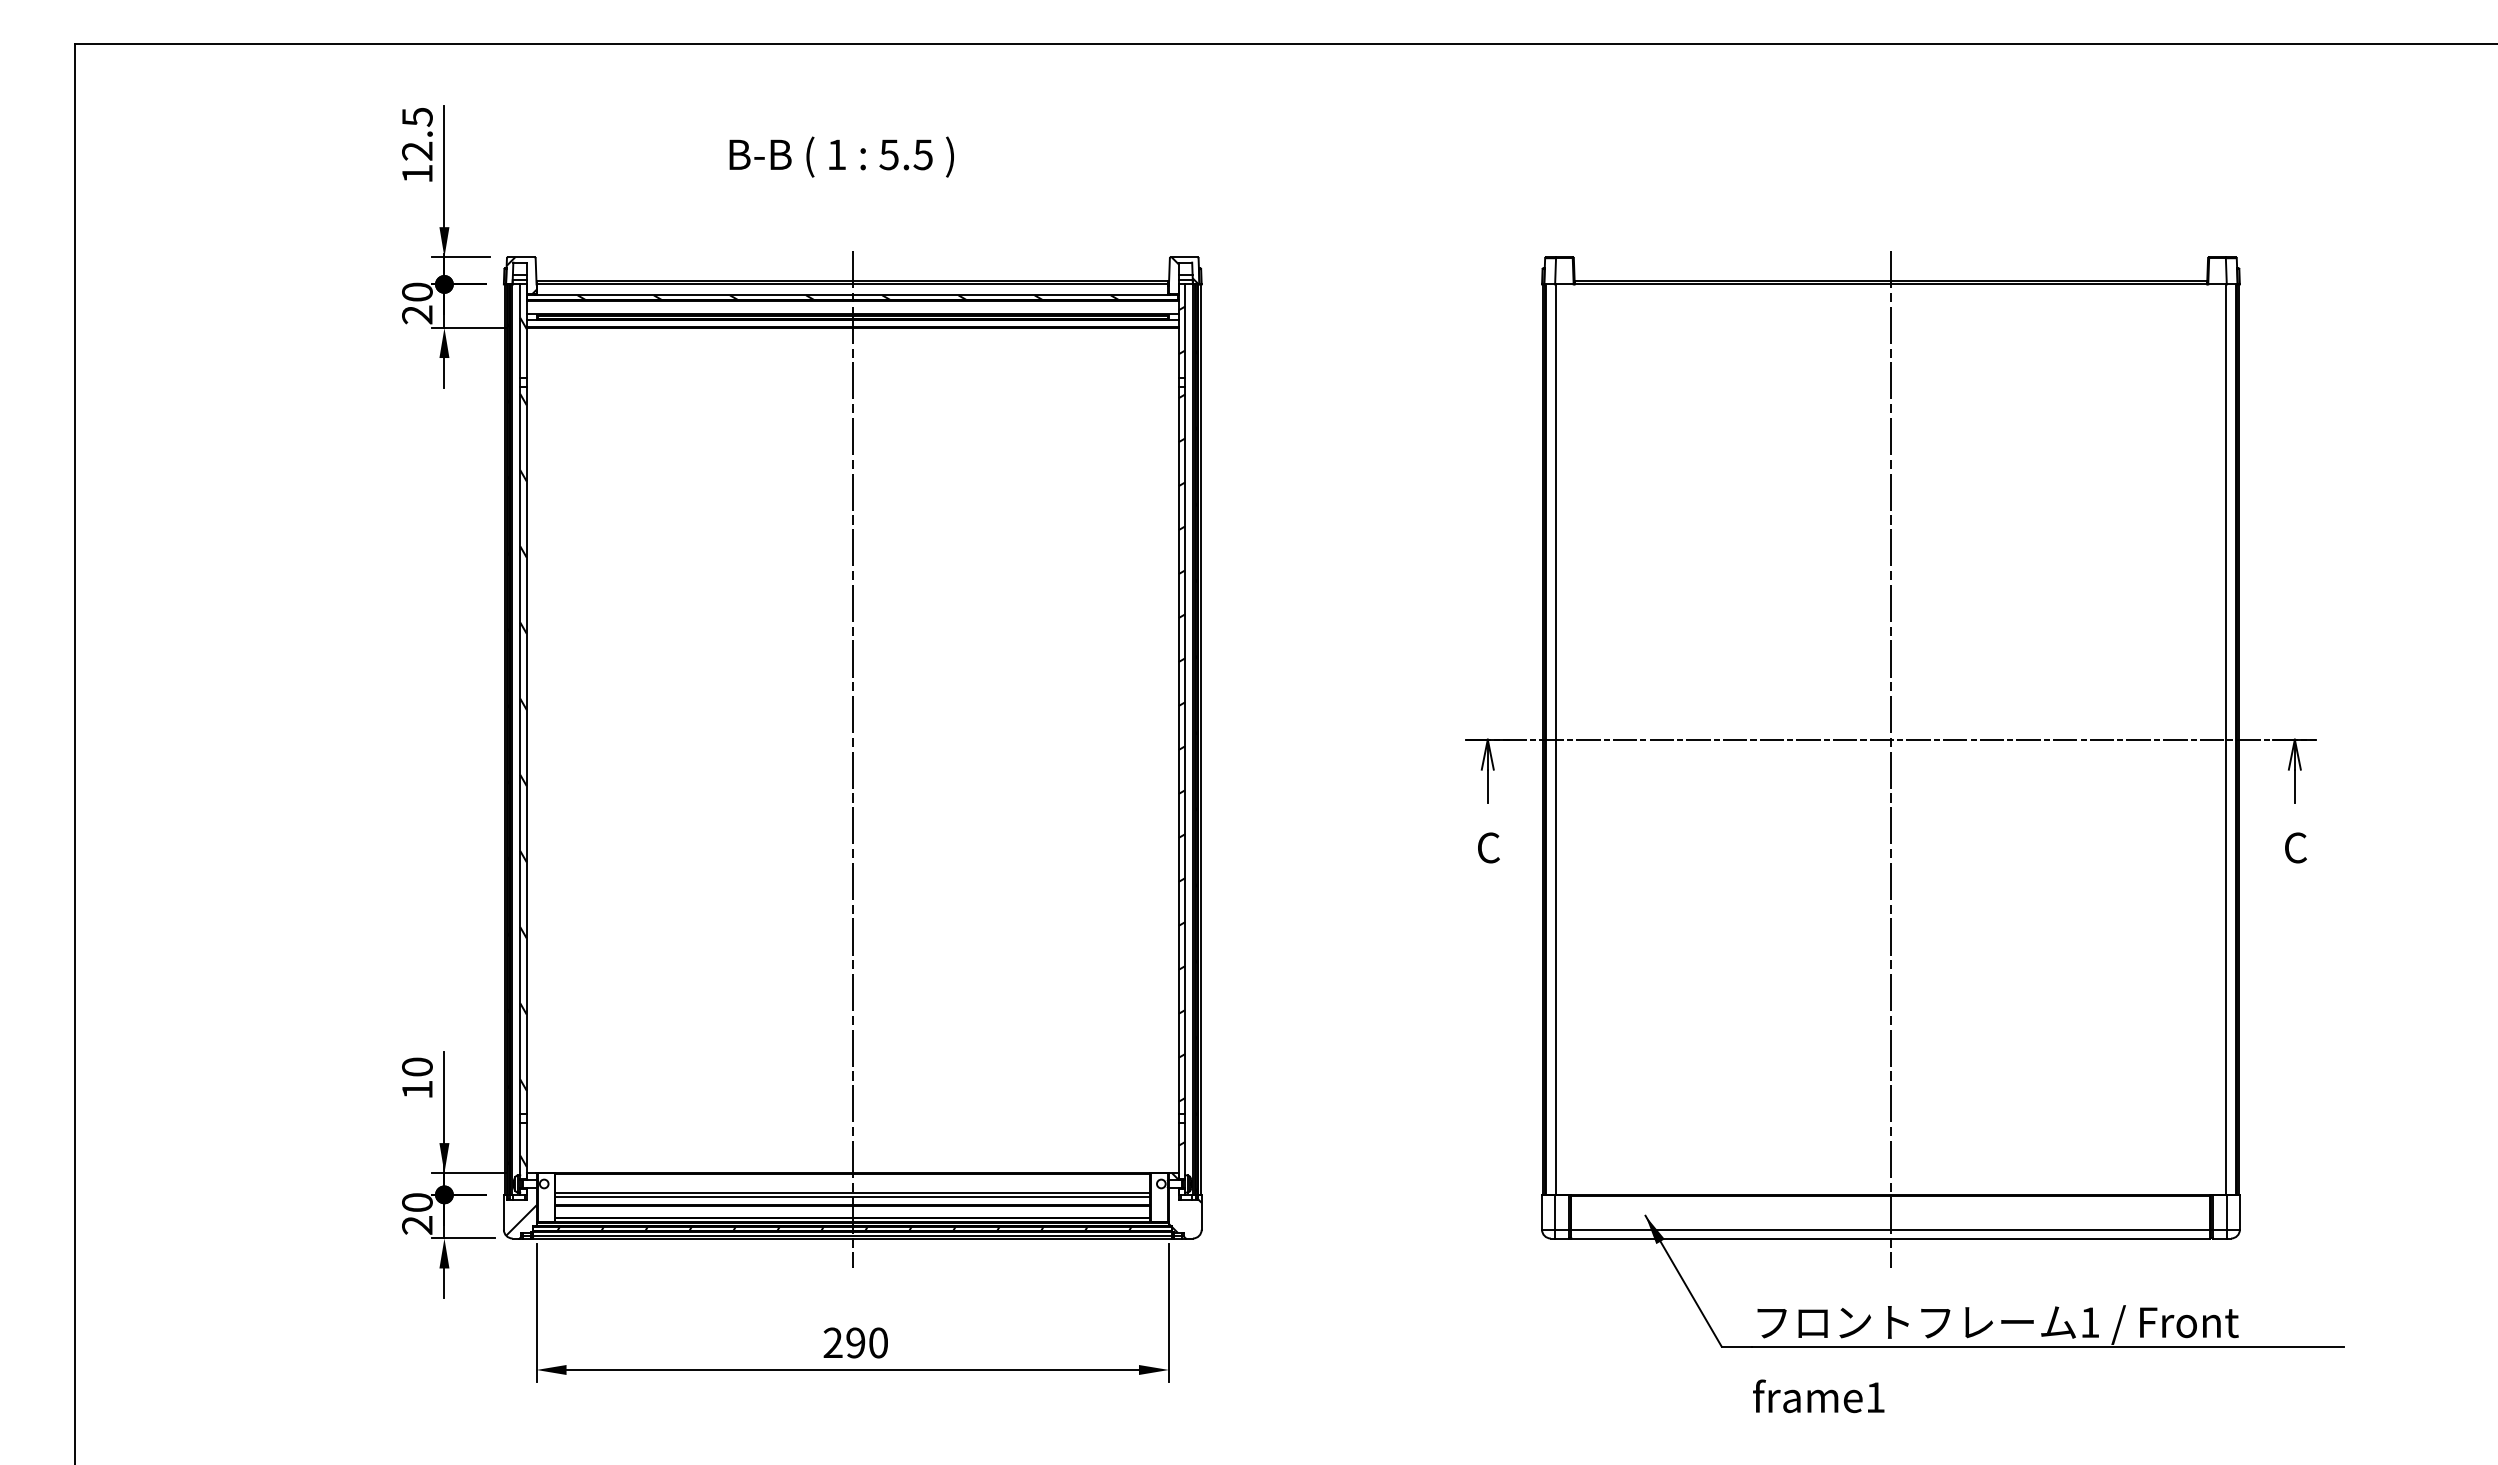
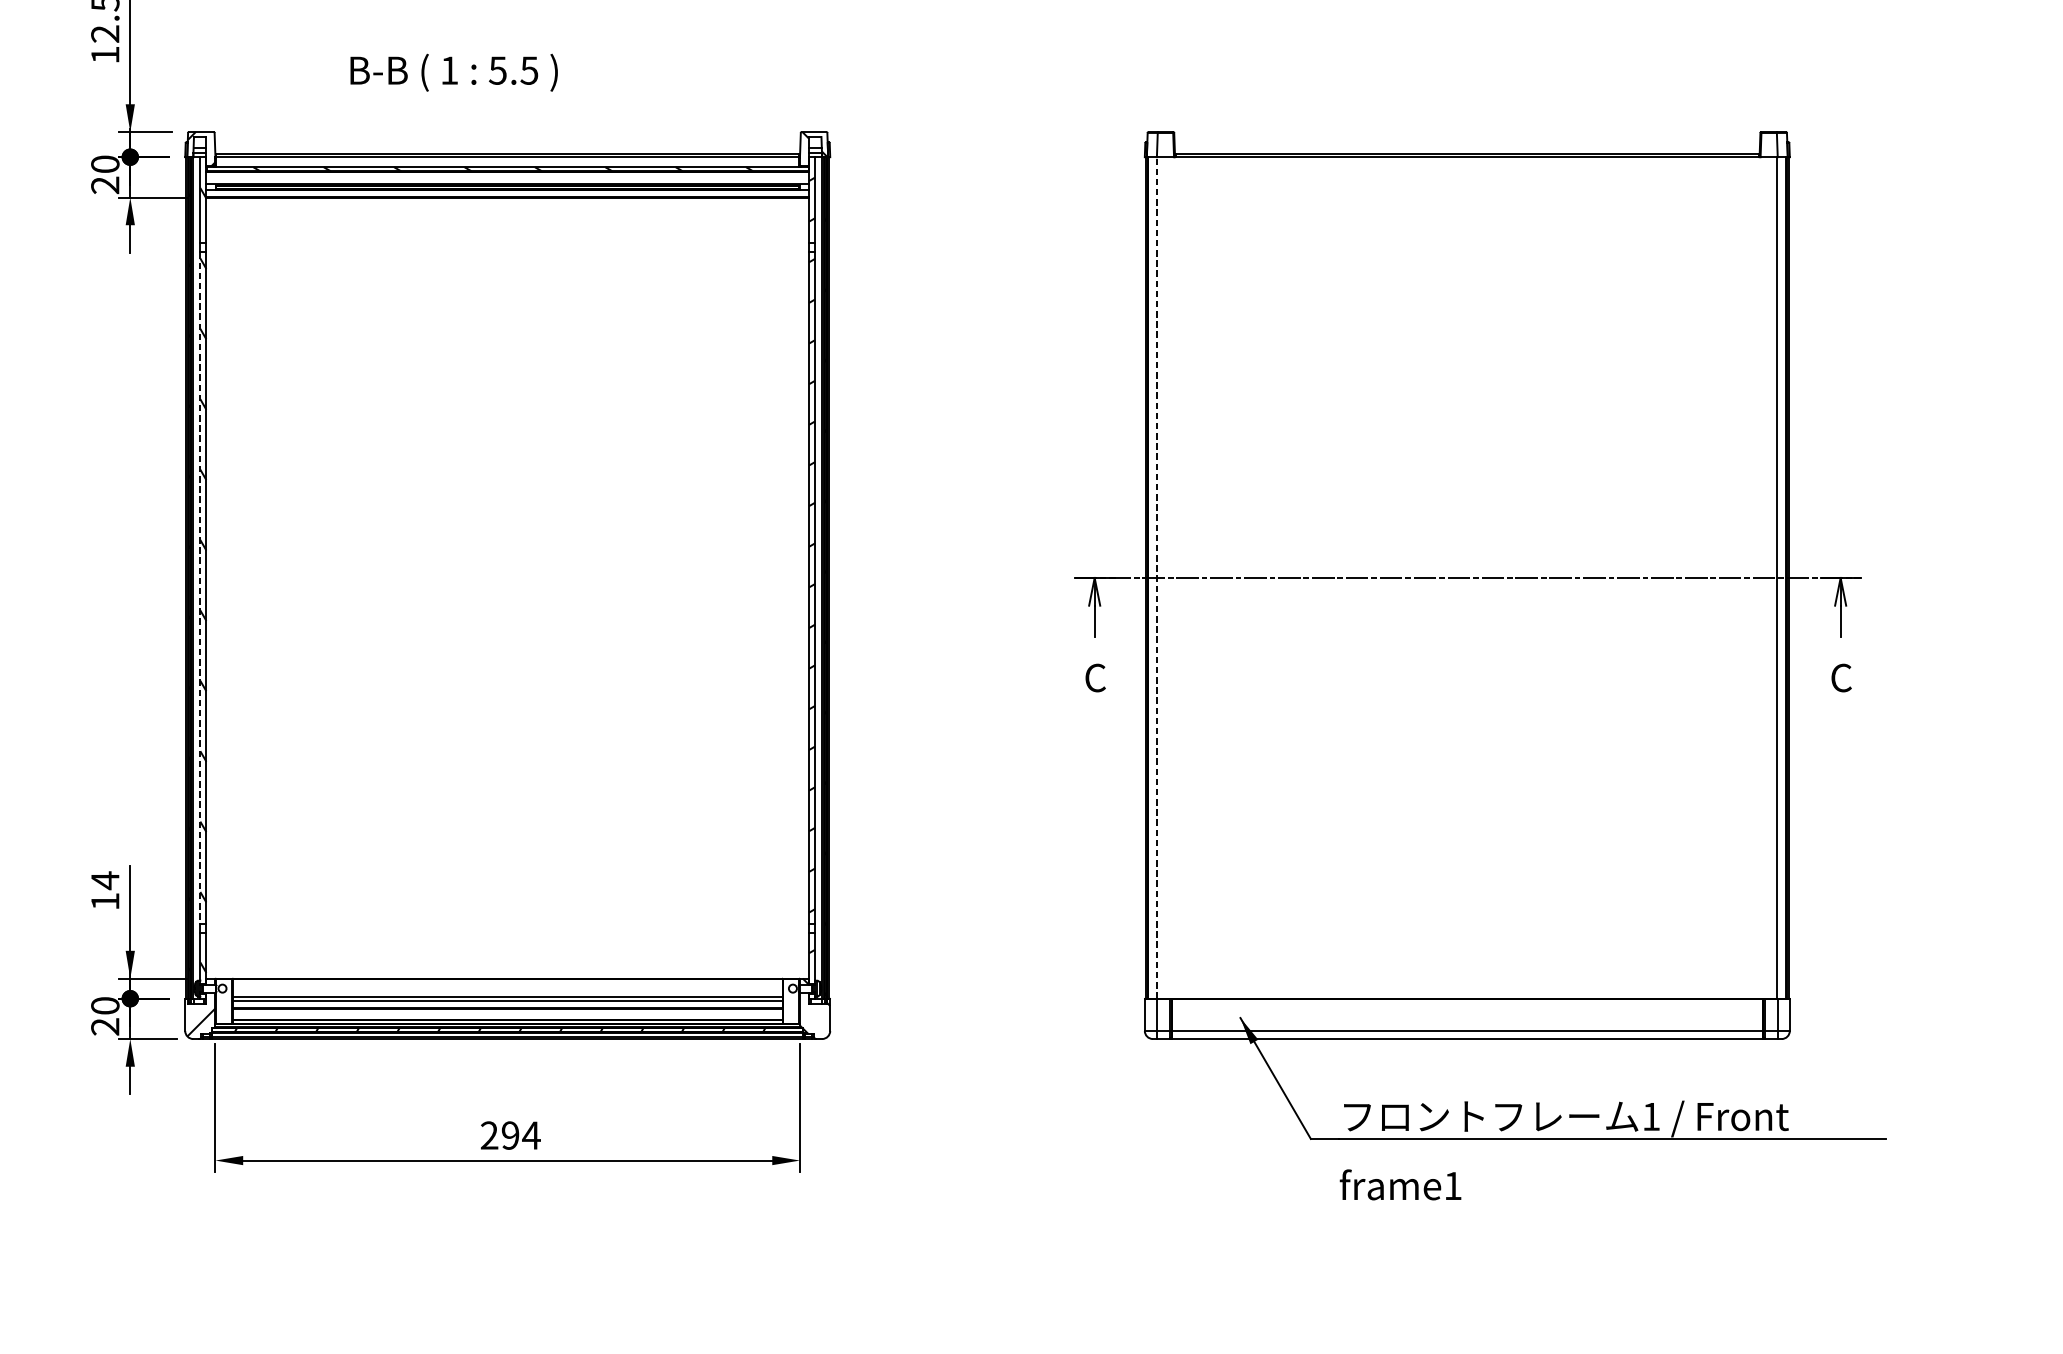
text: (841, 156) -> (453, 72), moved
line: (1555, 739) -> (1157, 577), solid -> dashed
line: (520, 751) -> (200, 588), solid -> dashed
line: (852, 759) -> (507, 596), removed
line: (1890, 759) -> (1466, 596), removed
text: (417, 1067) -> (105, 880), 10 -> 14
text: (878, 1342) -> (531, 1135), 290 -> 294

